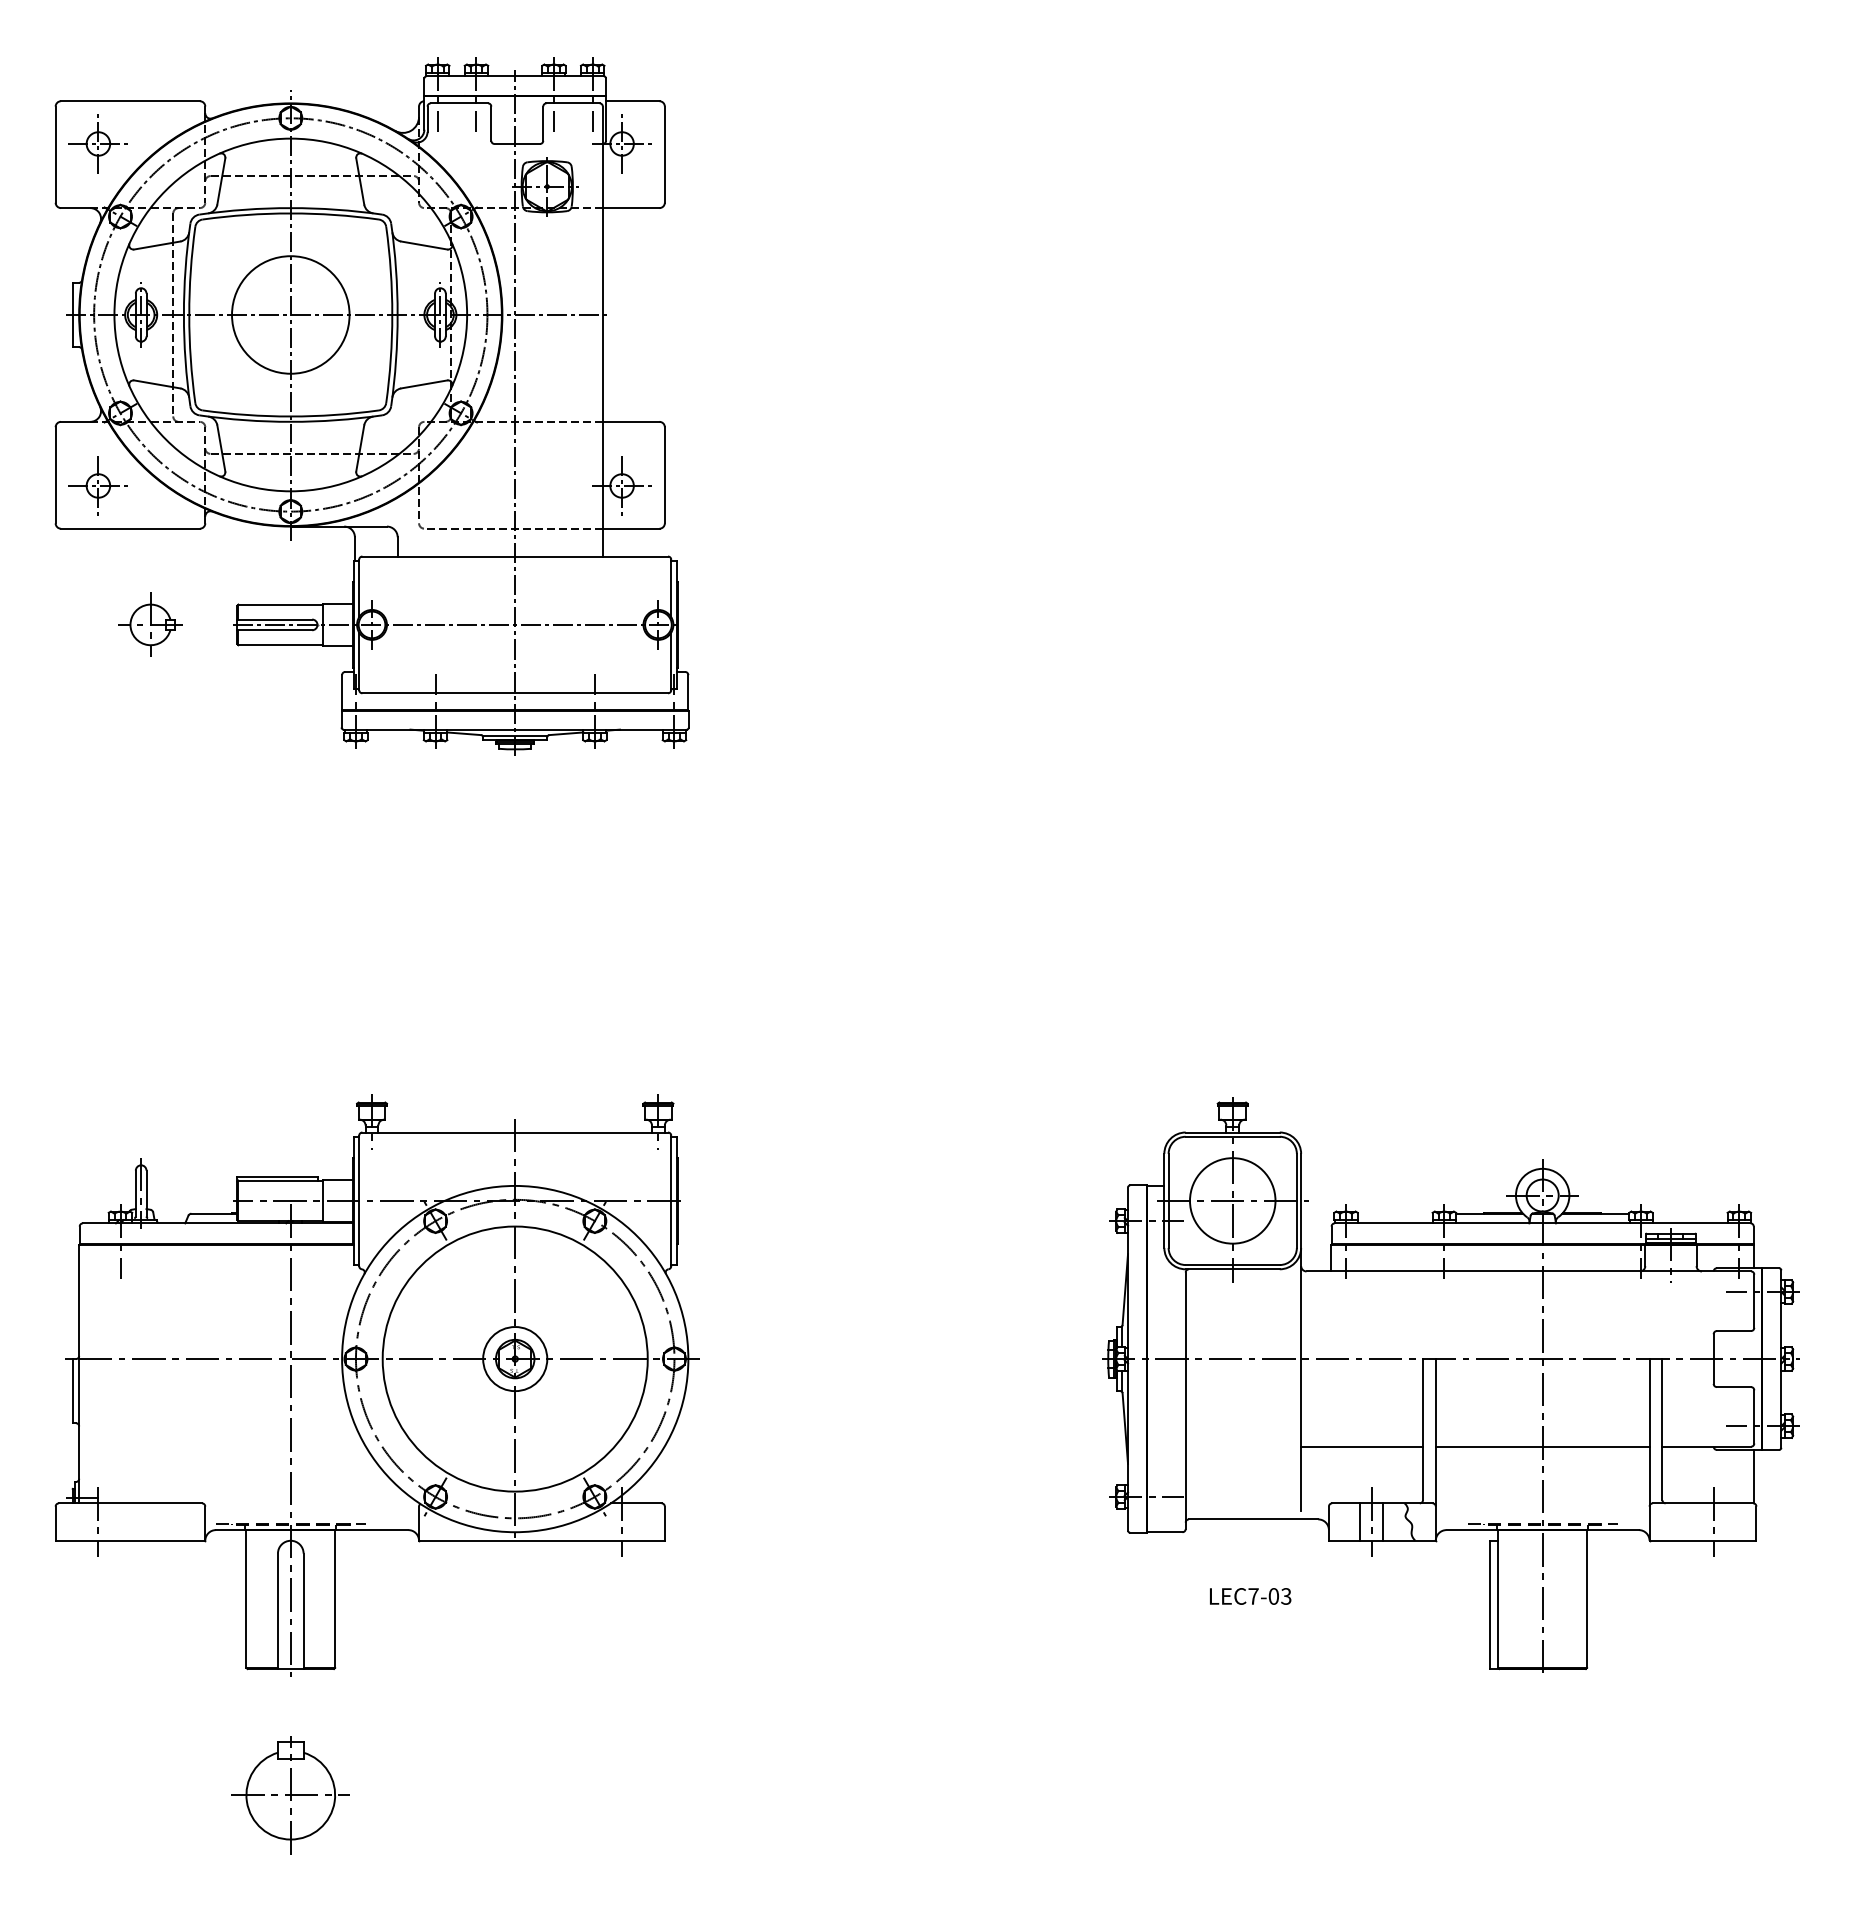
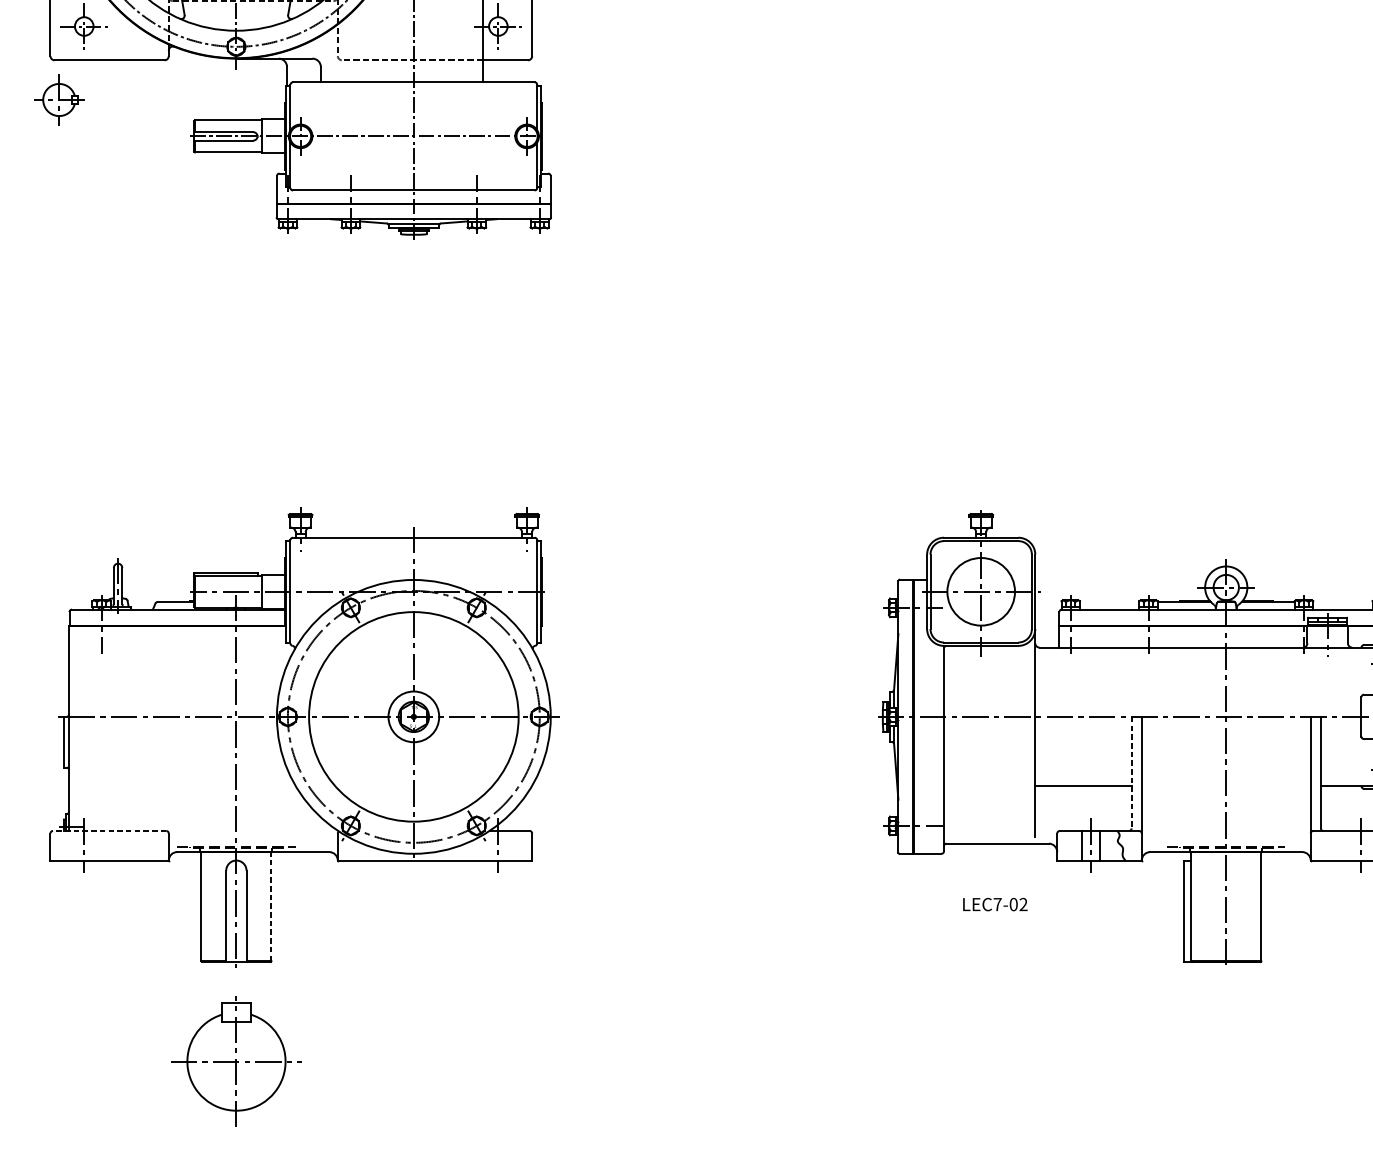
part: (150, 624) -> (59, 99), moved
line: (1422, 1429) -> (1131, 772), solid -> dashed
line: (1542, 1446) -> (1226, 786), removed
line: (130, 1503) -> (109, 831), solid -> dashed
text: (1286, 1596) -> (1023, 904), LEC7-03 -> LEC7-02
line: (335, 1599) -> (271, 906), solid -> dashed
part: (290, 1795) -> (236, 1061), size x1.4

